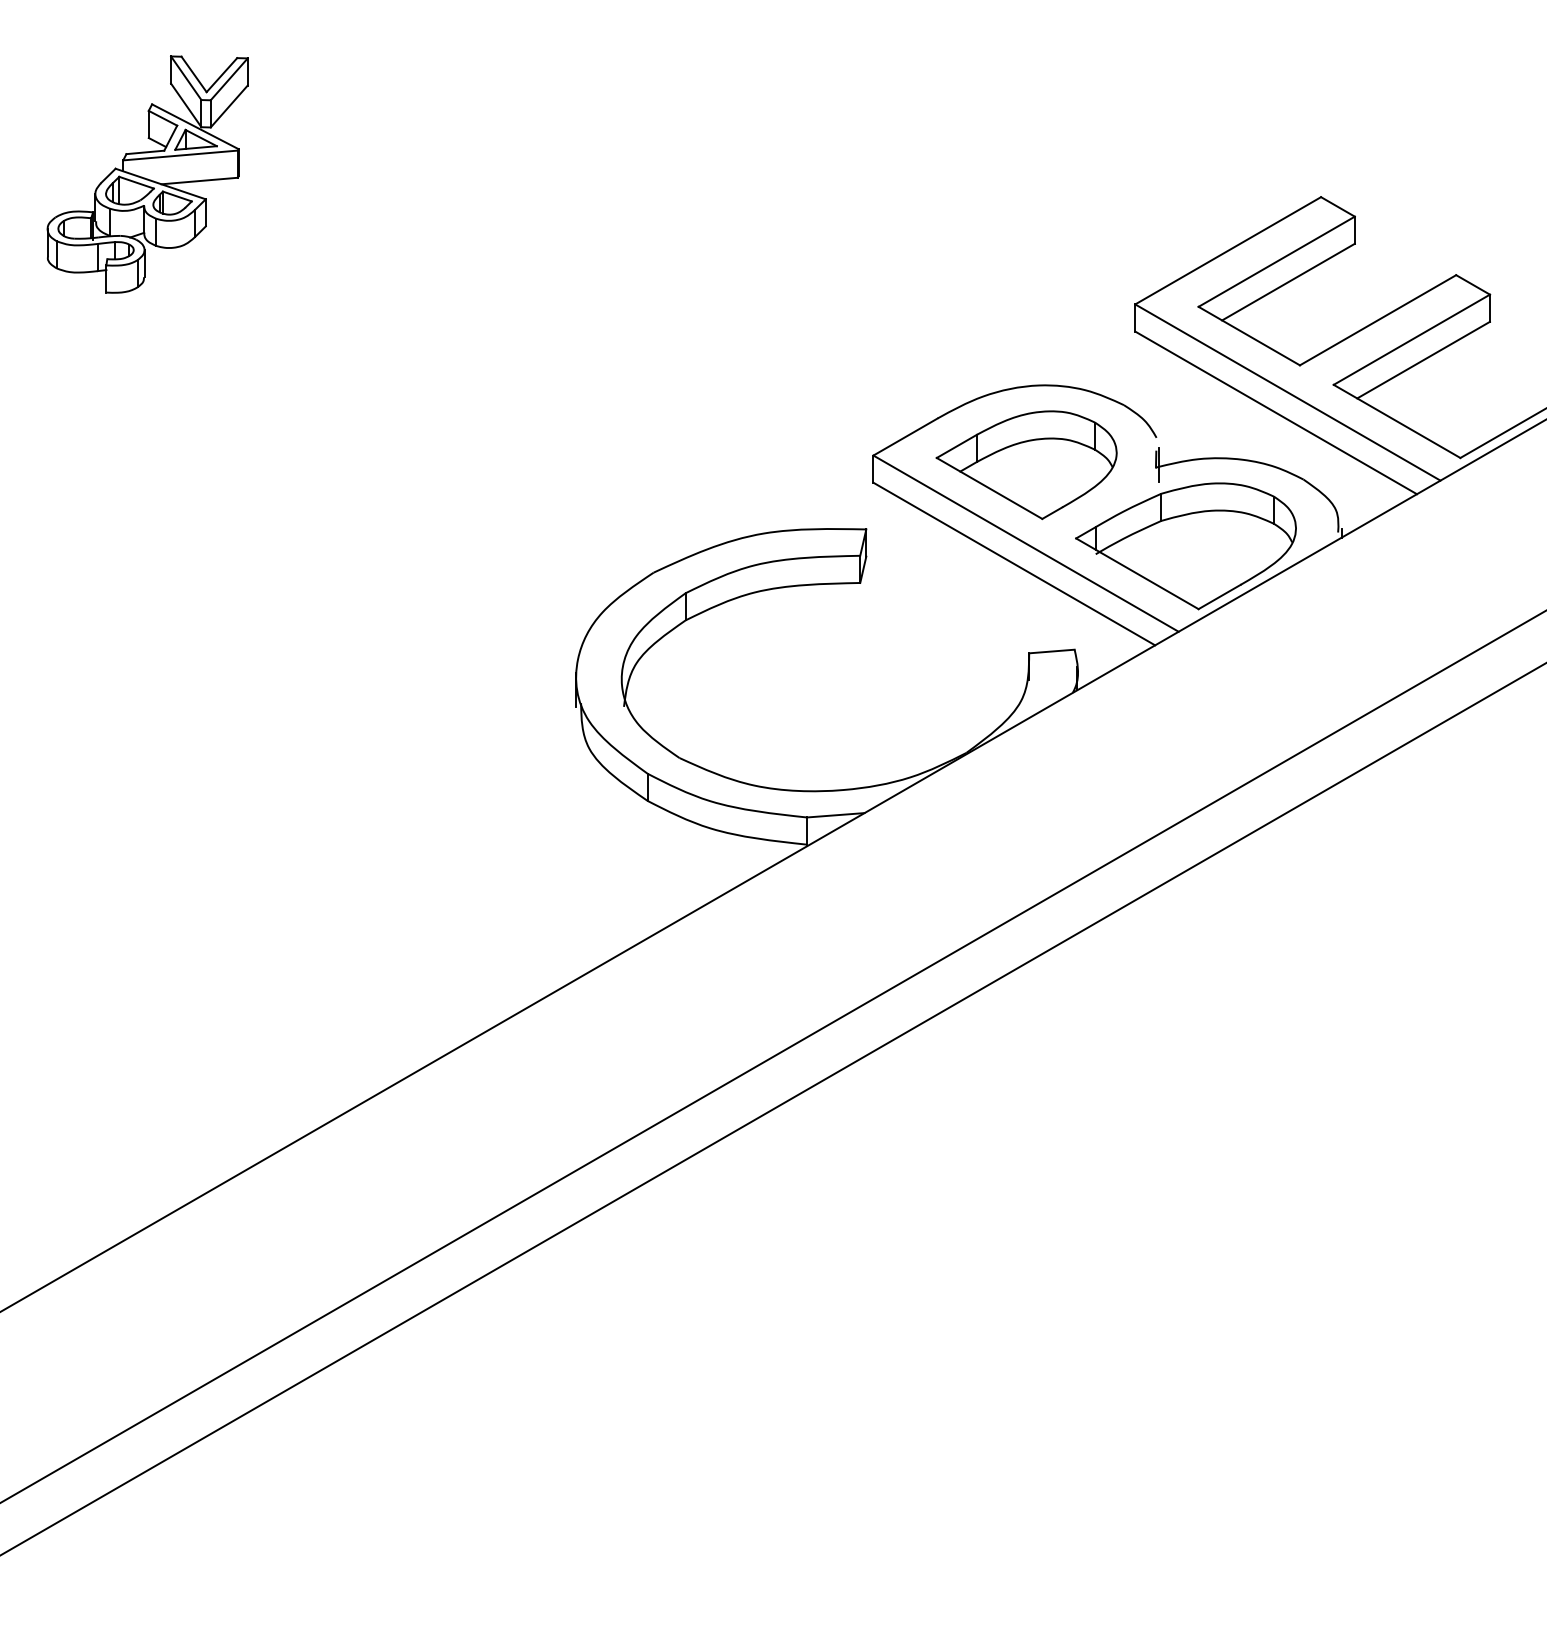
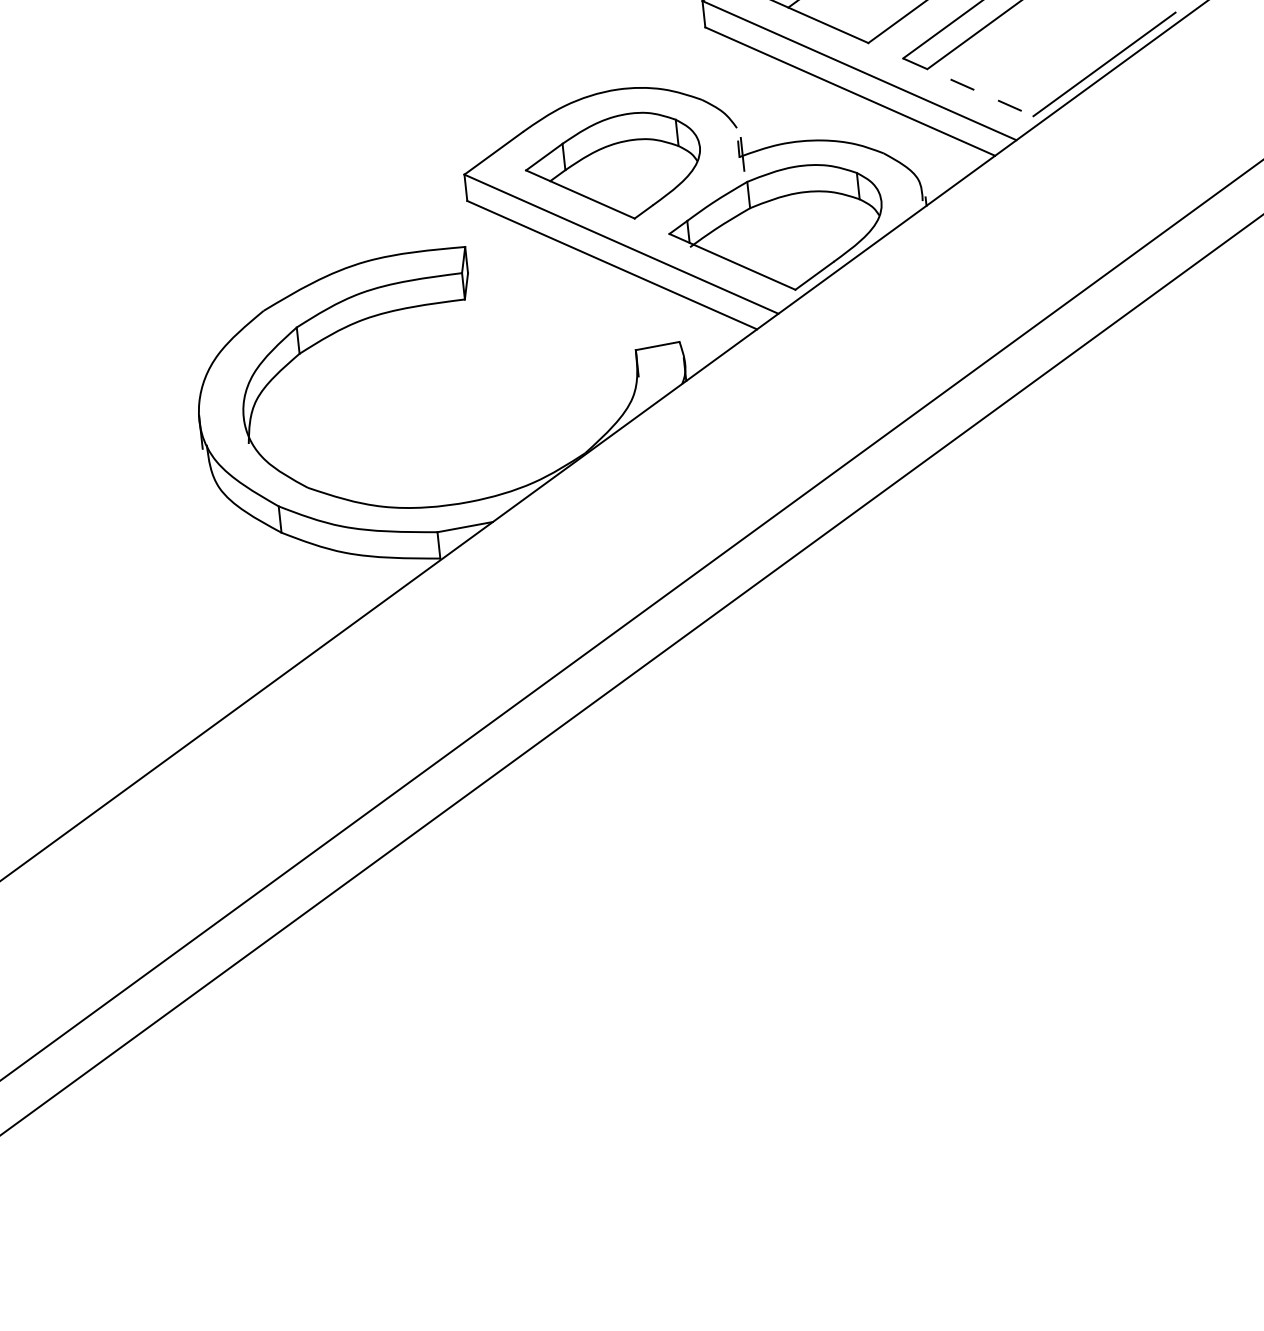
line: (1397, 421) -> (968, 87), solid -> dashed

